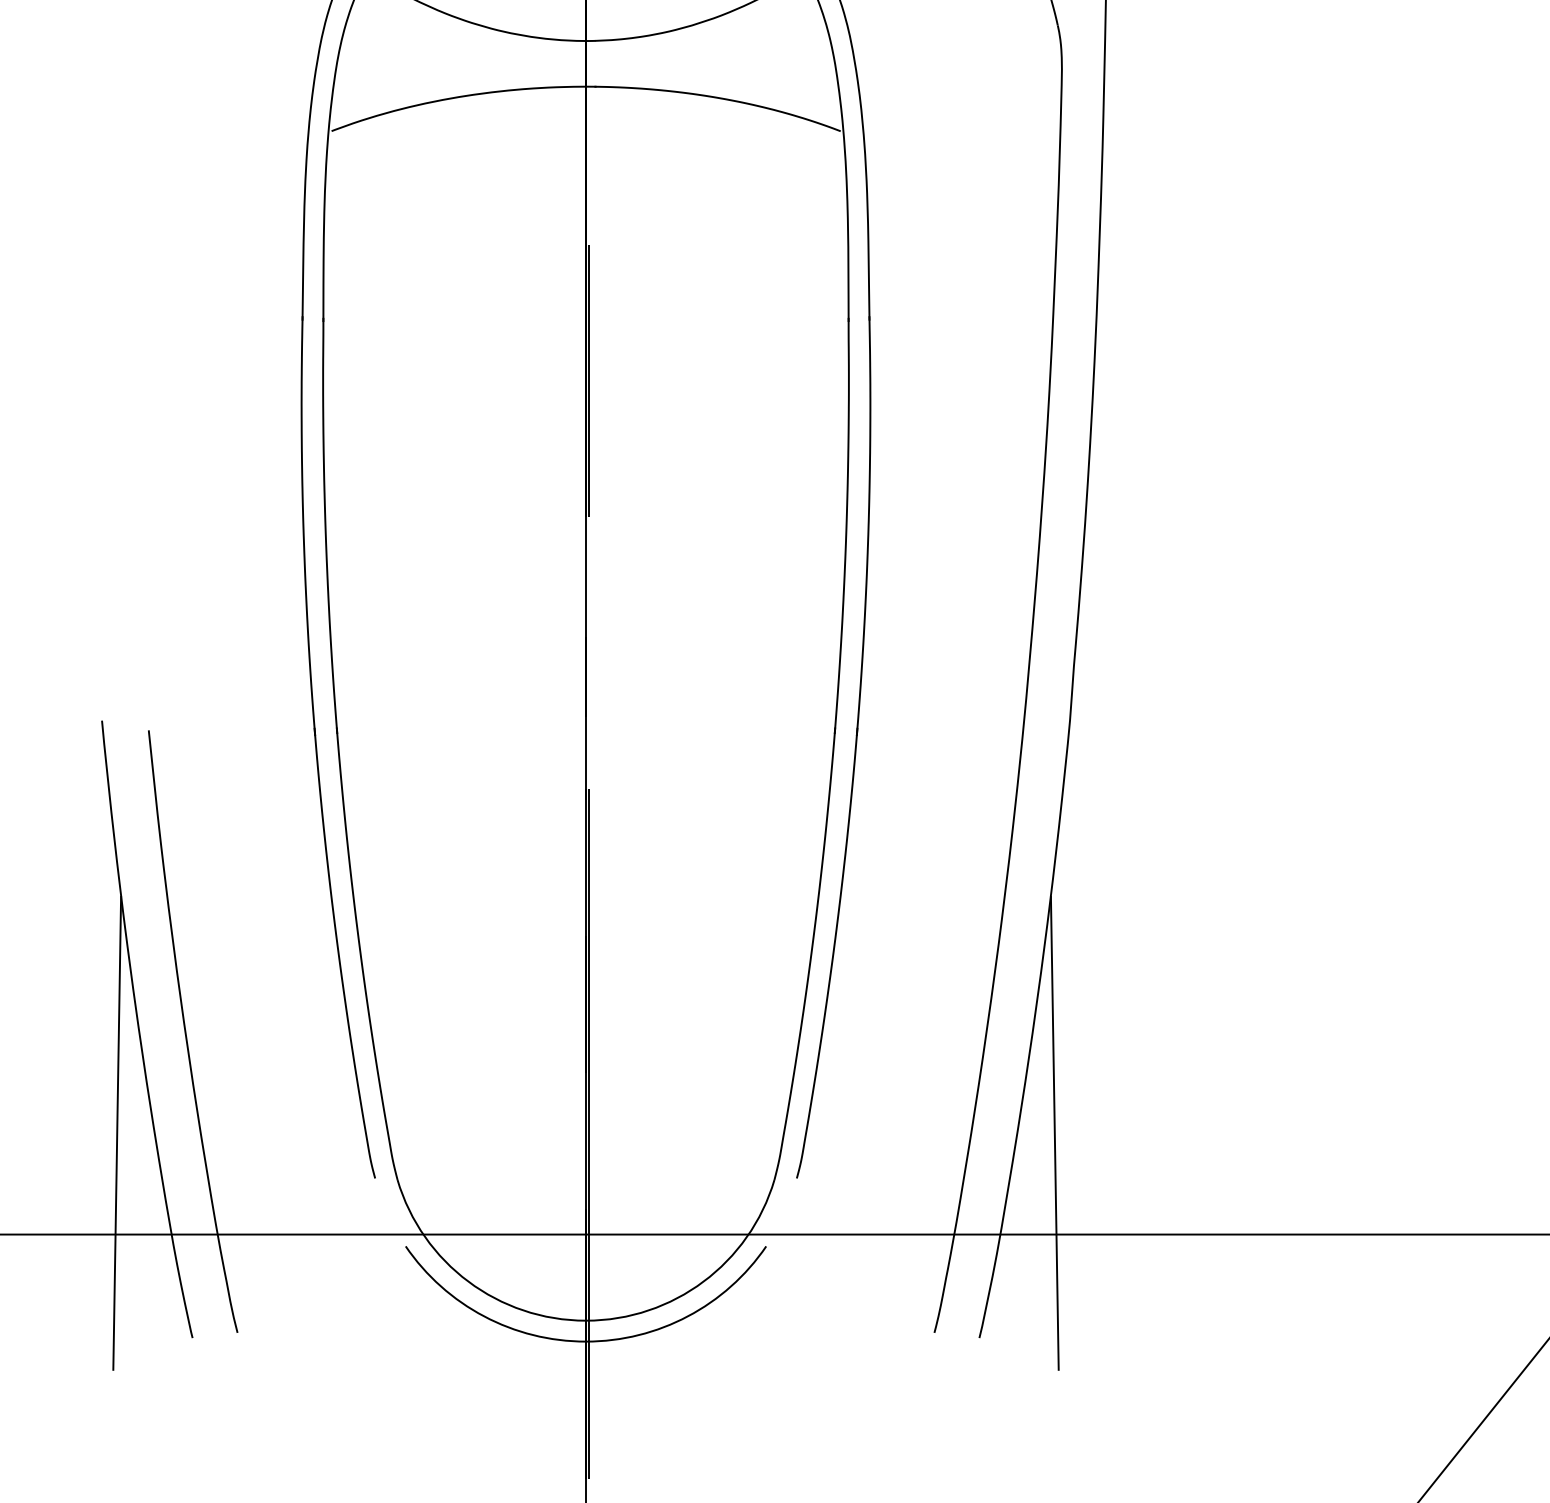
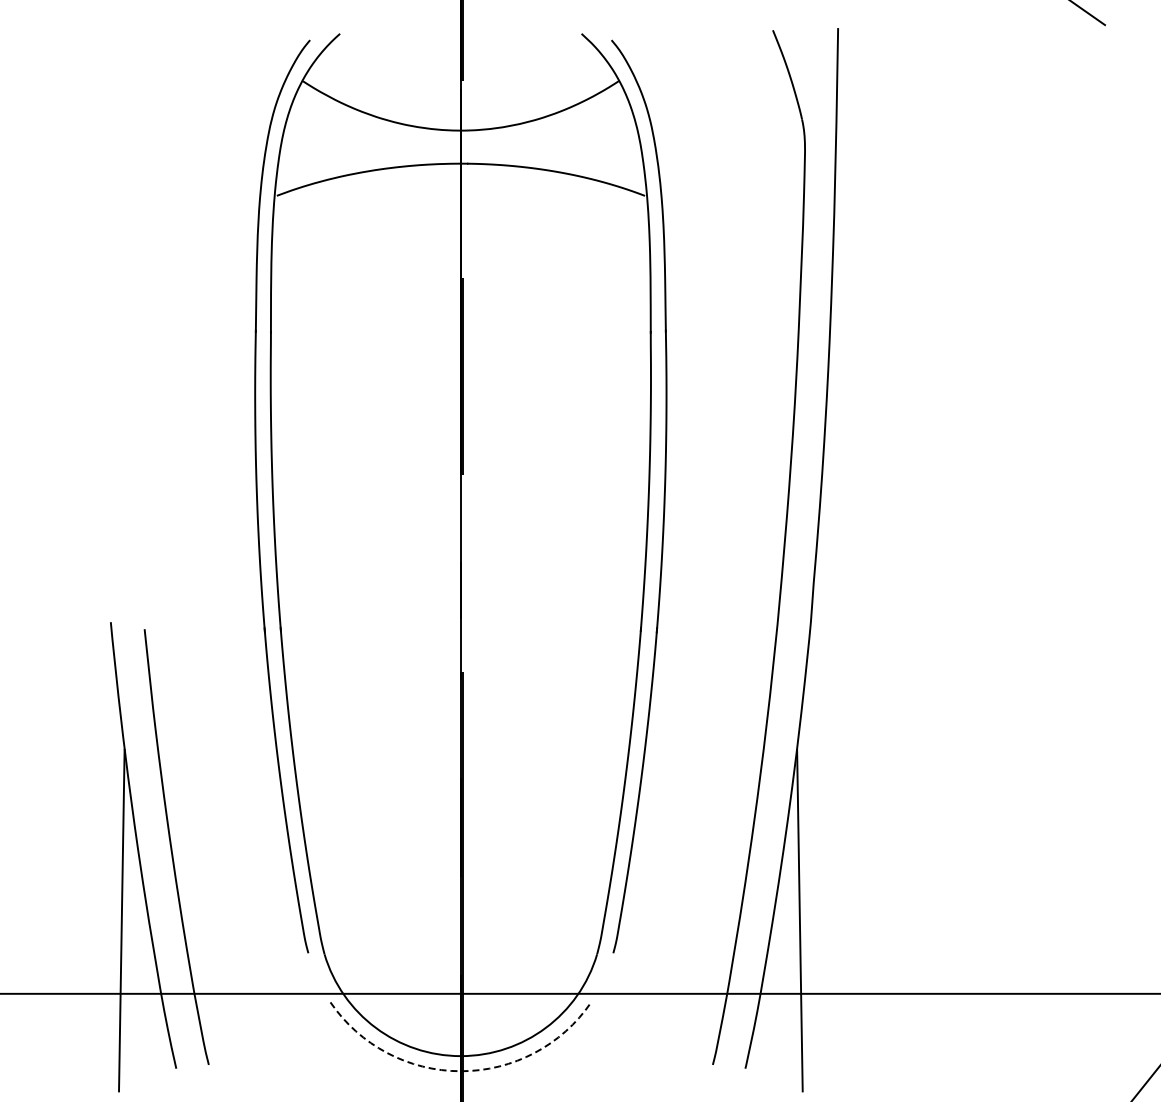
arc: (585, 1341) -> (460, 1071), solid -> dashed

